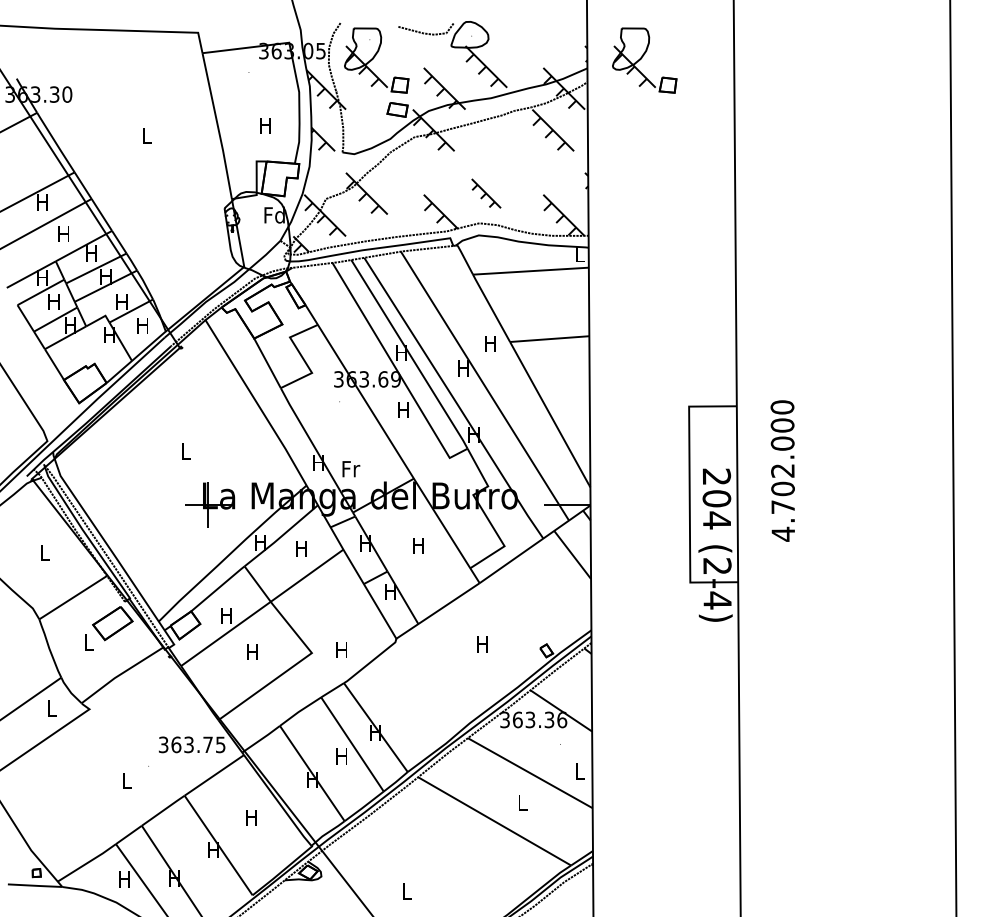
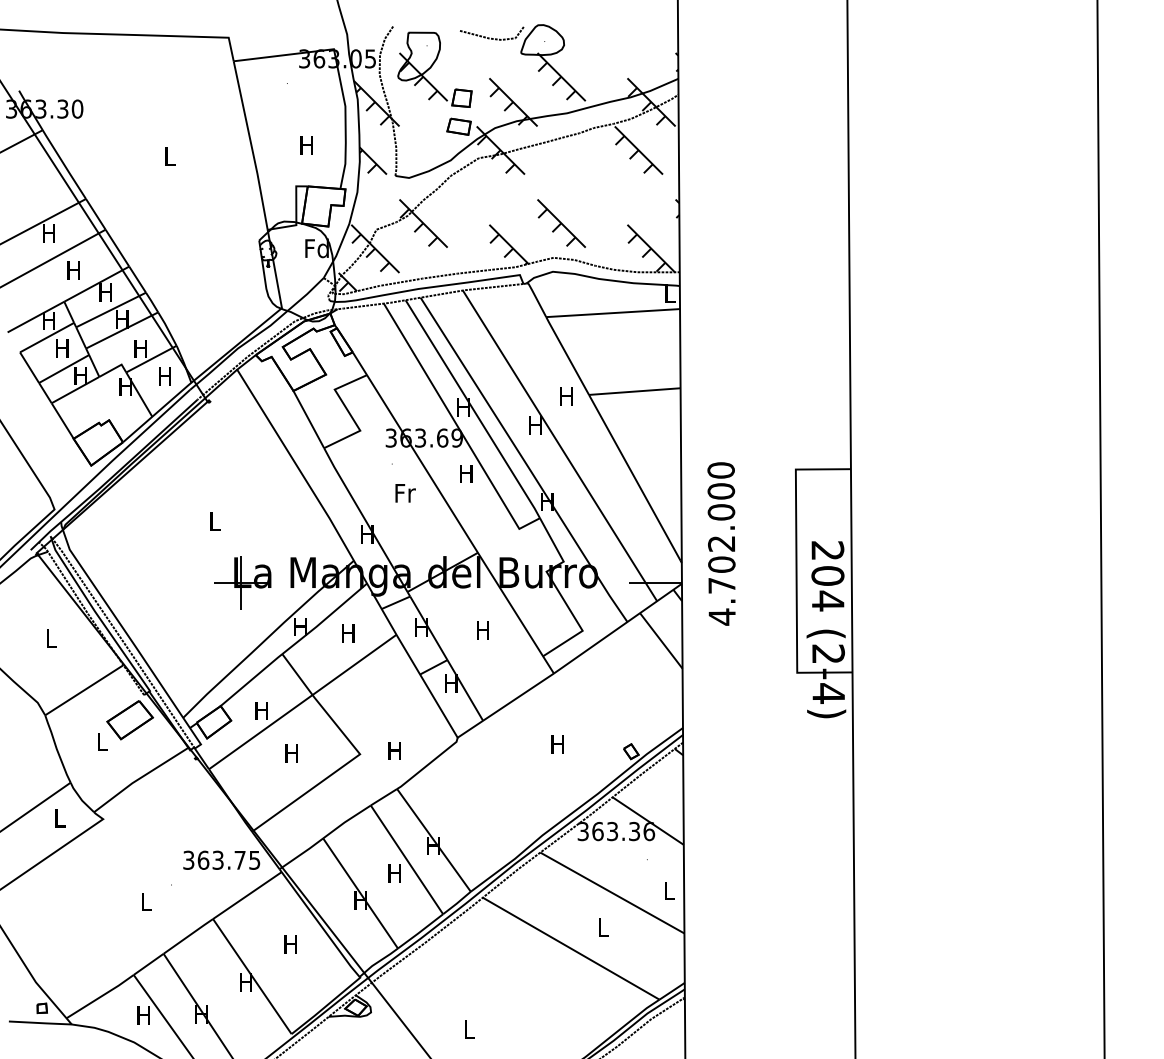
part: (644, 60) -> (744, 69), removed
part: (486, 193) -> (561, 223), size x1.43
text: (351, 469) -> (405, 493), moved
text: (782, 470) -> (721, 543), moved

